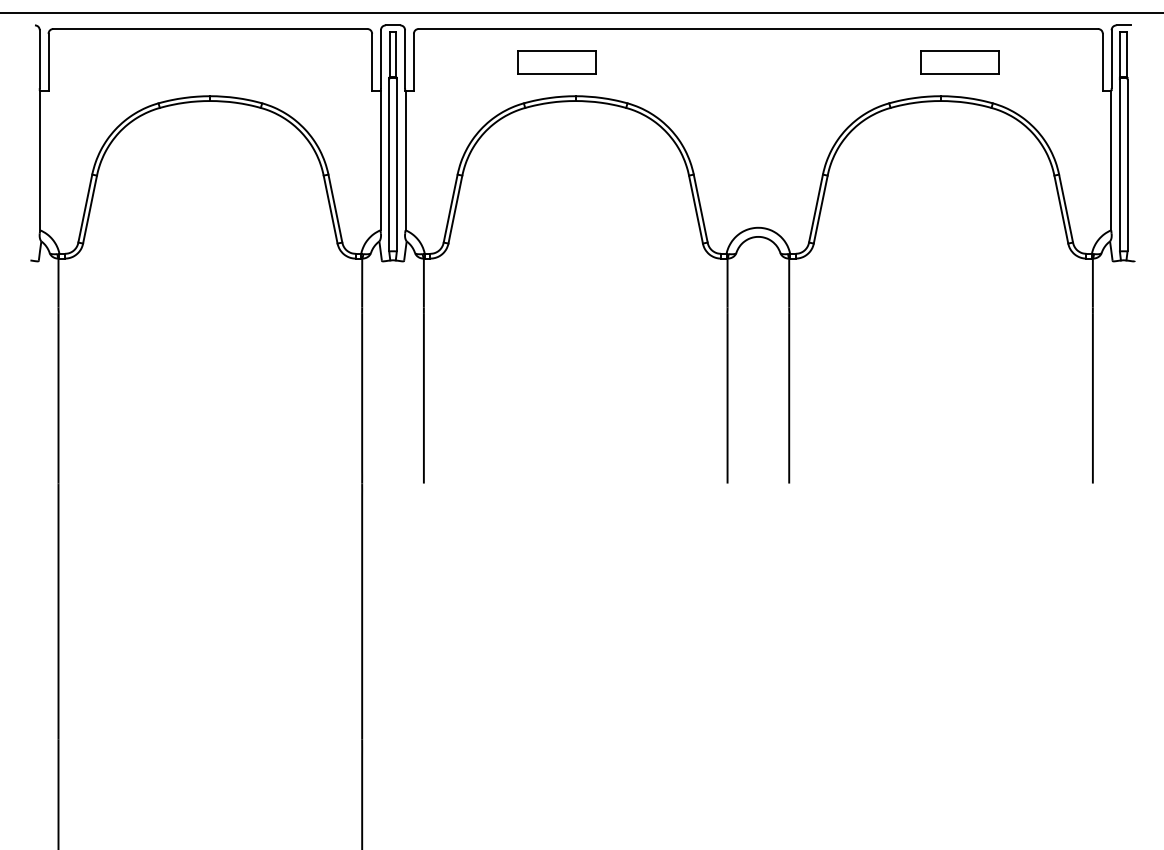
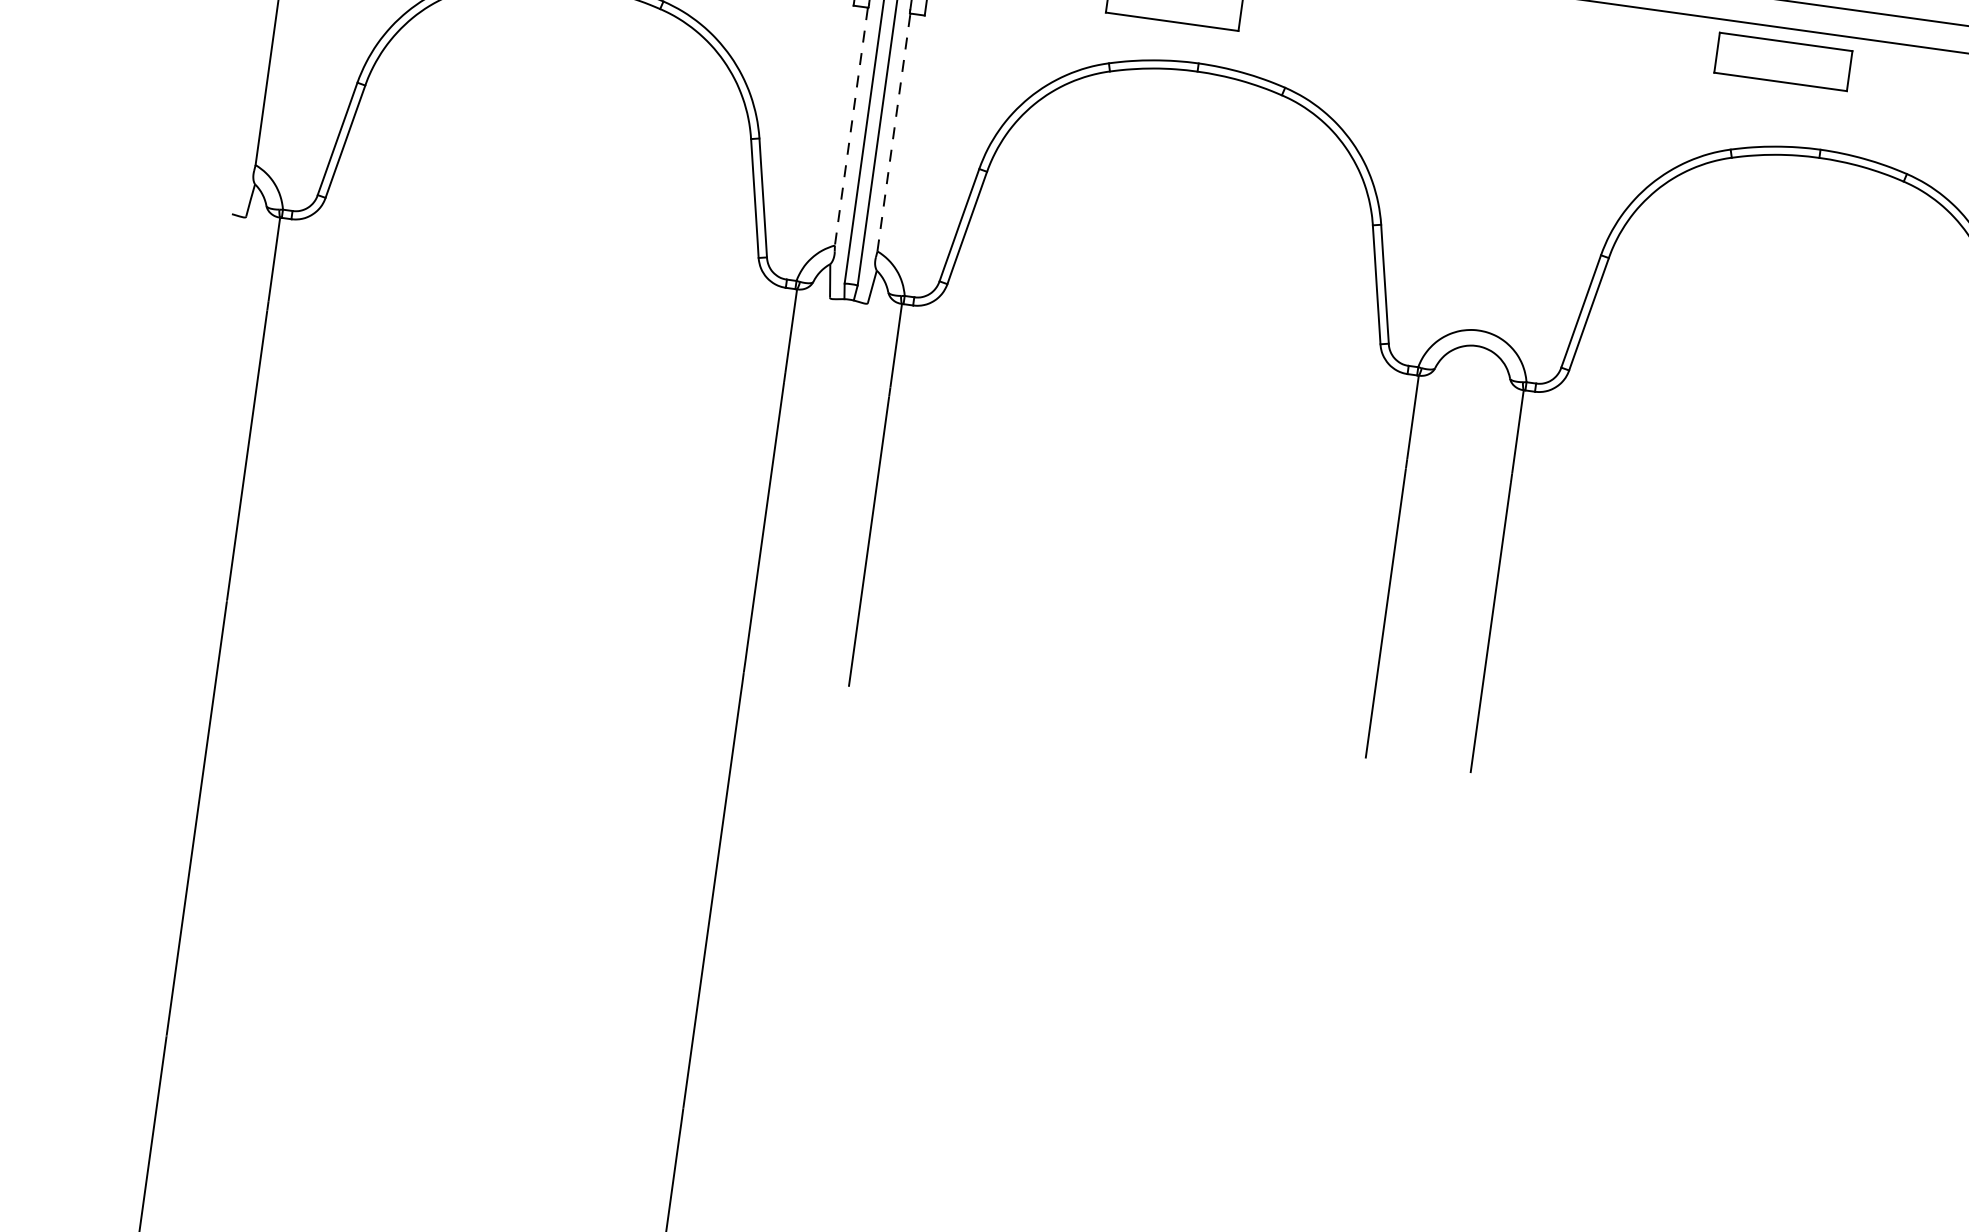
part: (959, 62) -> (1783, 61), moved
line: (380, 160) -> (851, 126), solid -> dashed
line: (405, 160) -> (893, 132), solid -> dashed

